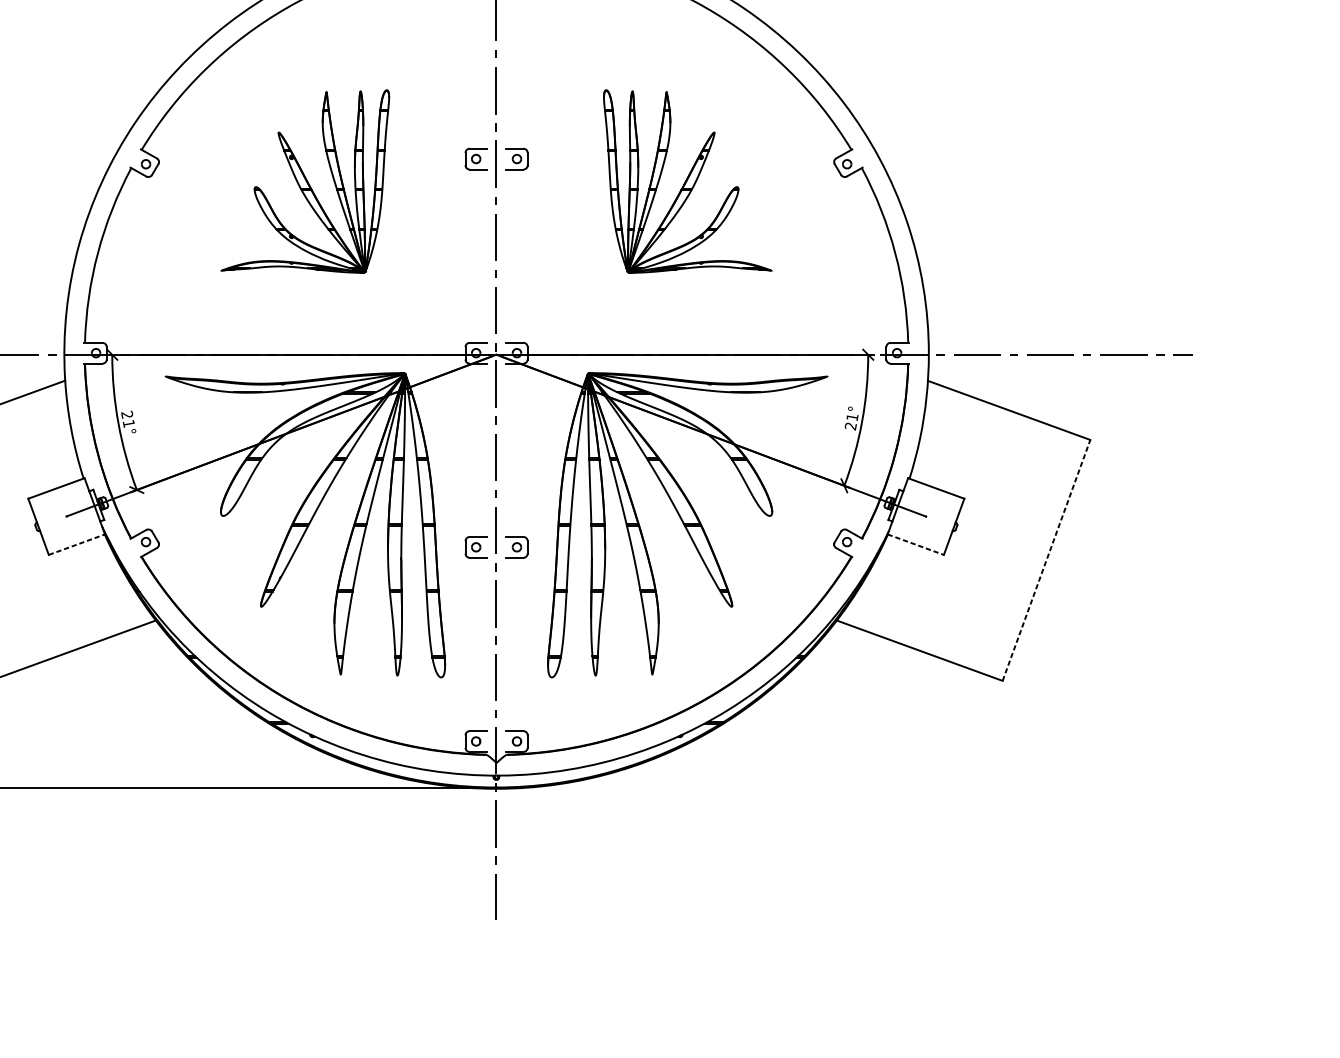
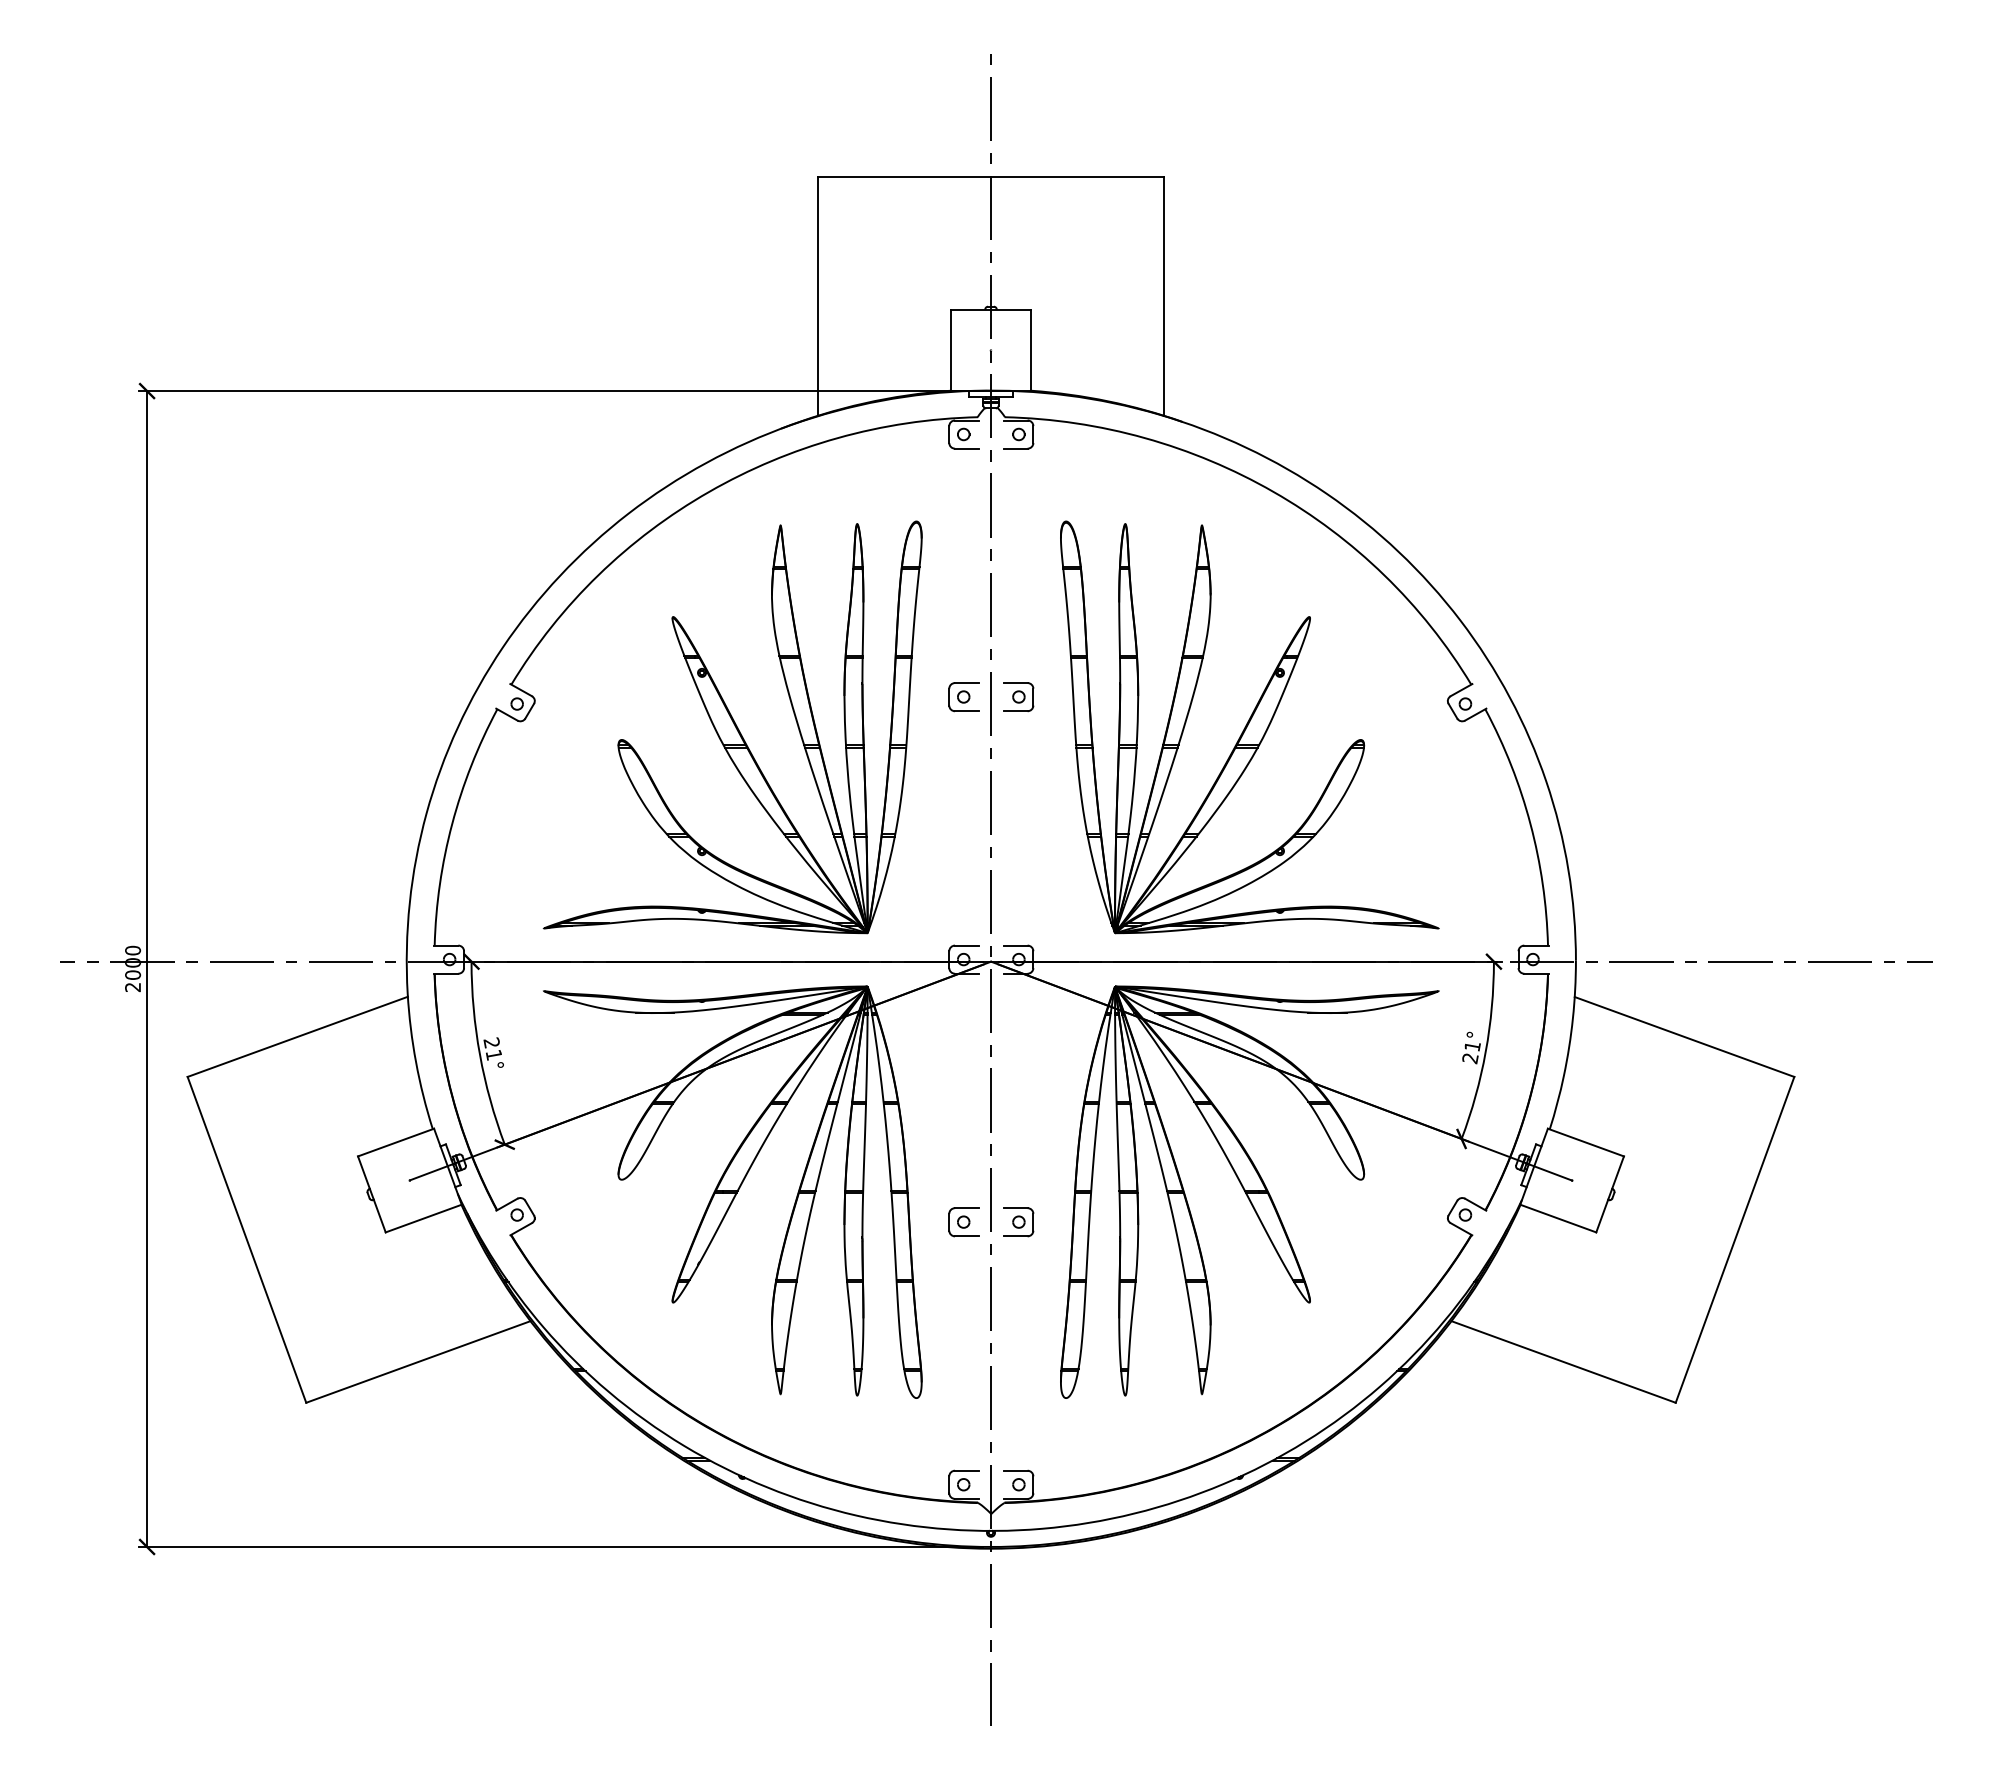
part: (305, 181) -> (732, 727), size x1.67
part: (687, 181) -> (1249, 727), size x1.67
line: (77, 544) -> (424, 1218), dashed -> solid
line: (915, 544) -> (1558, 1218), dashed -> solid
line: (1046, 560) -> (1735, 1239), dashed -> solid

